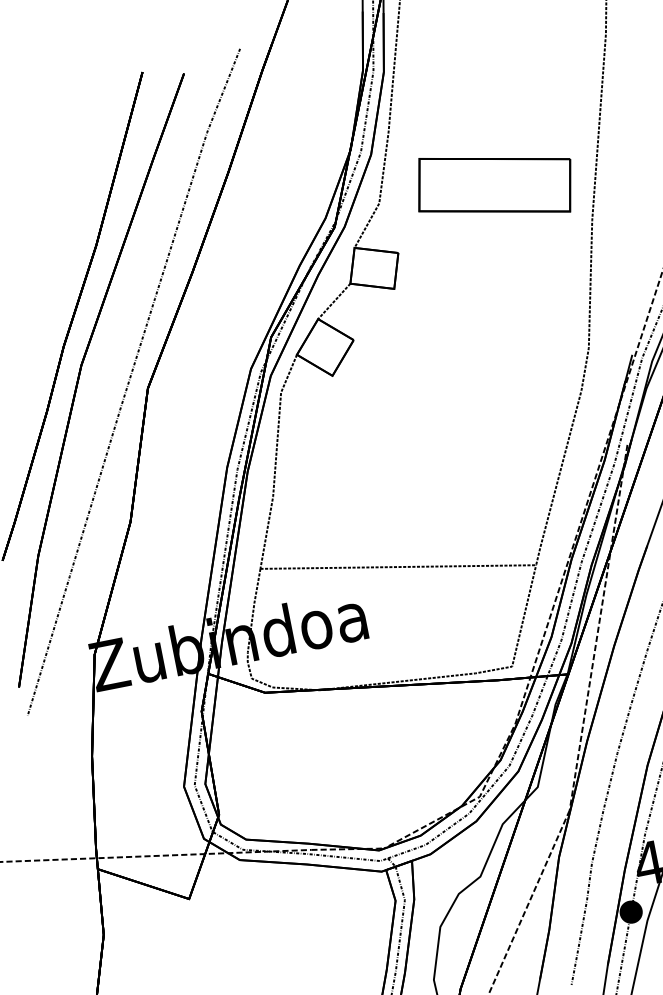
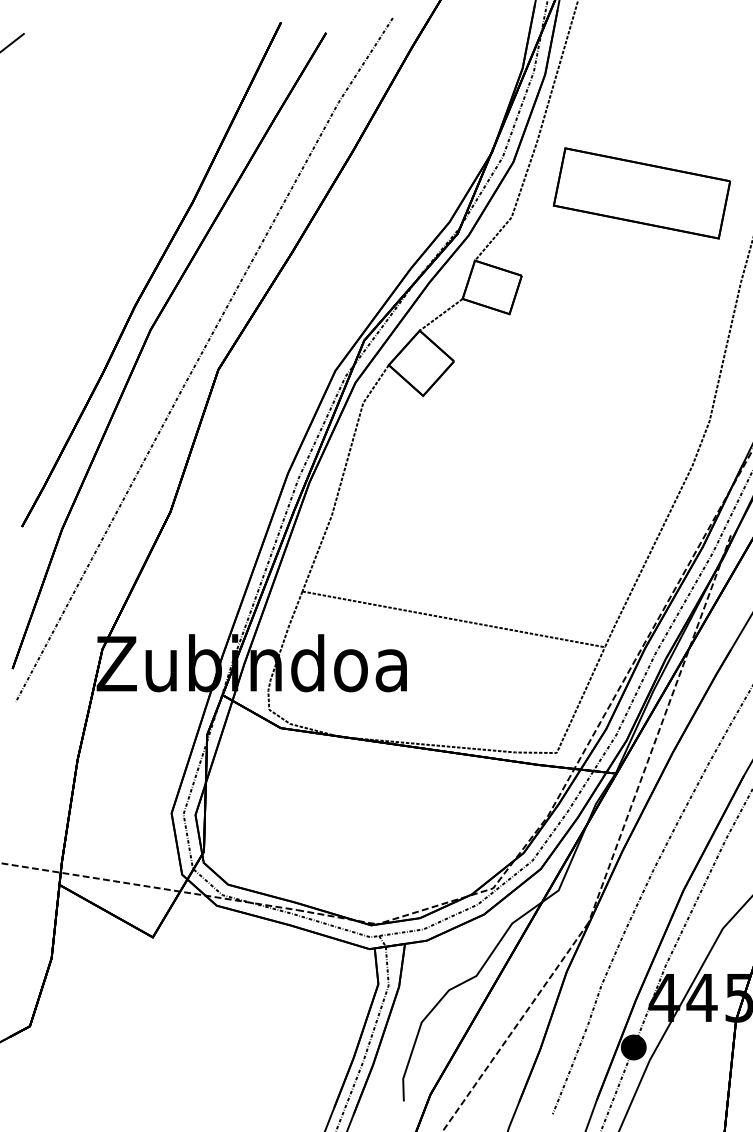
part: (494, 185) -> (641, 193), moved

